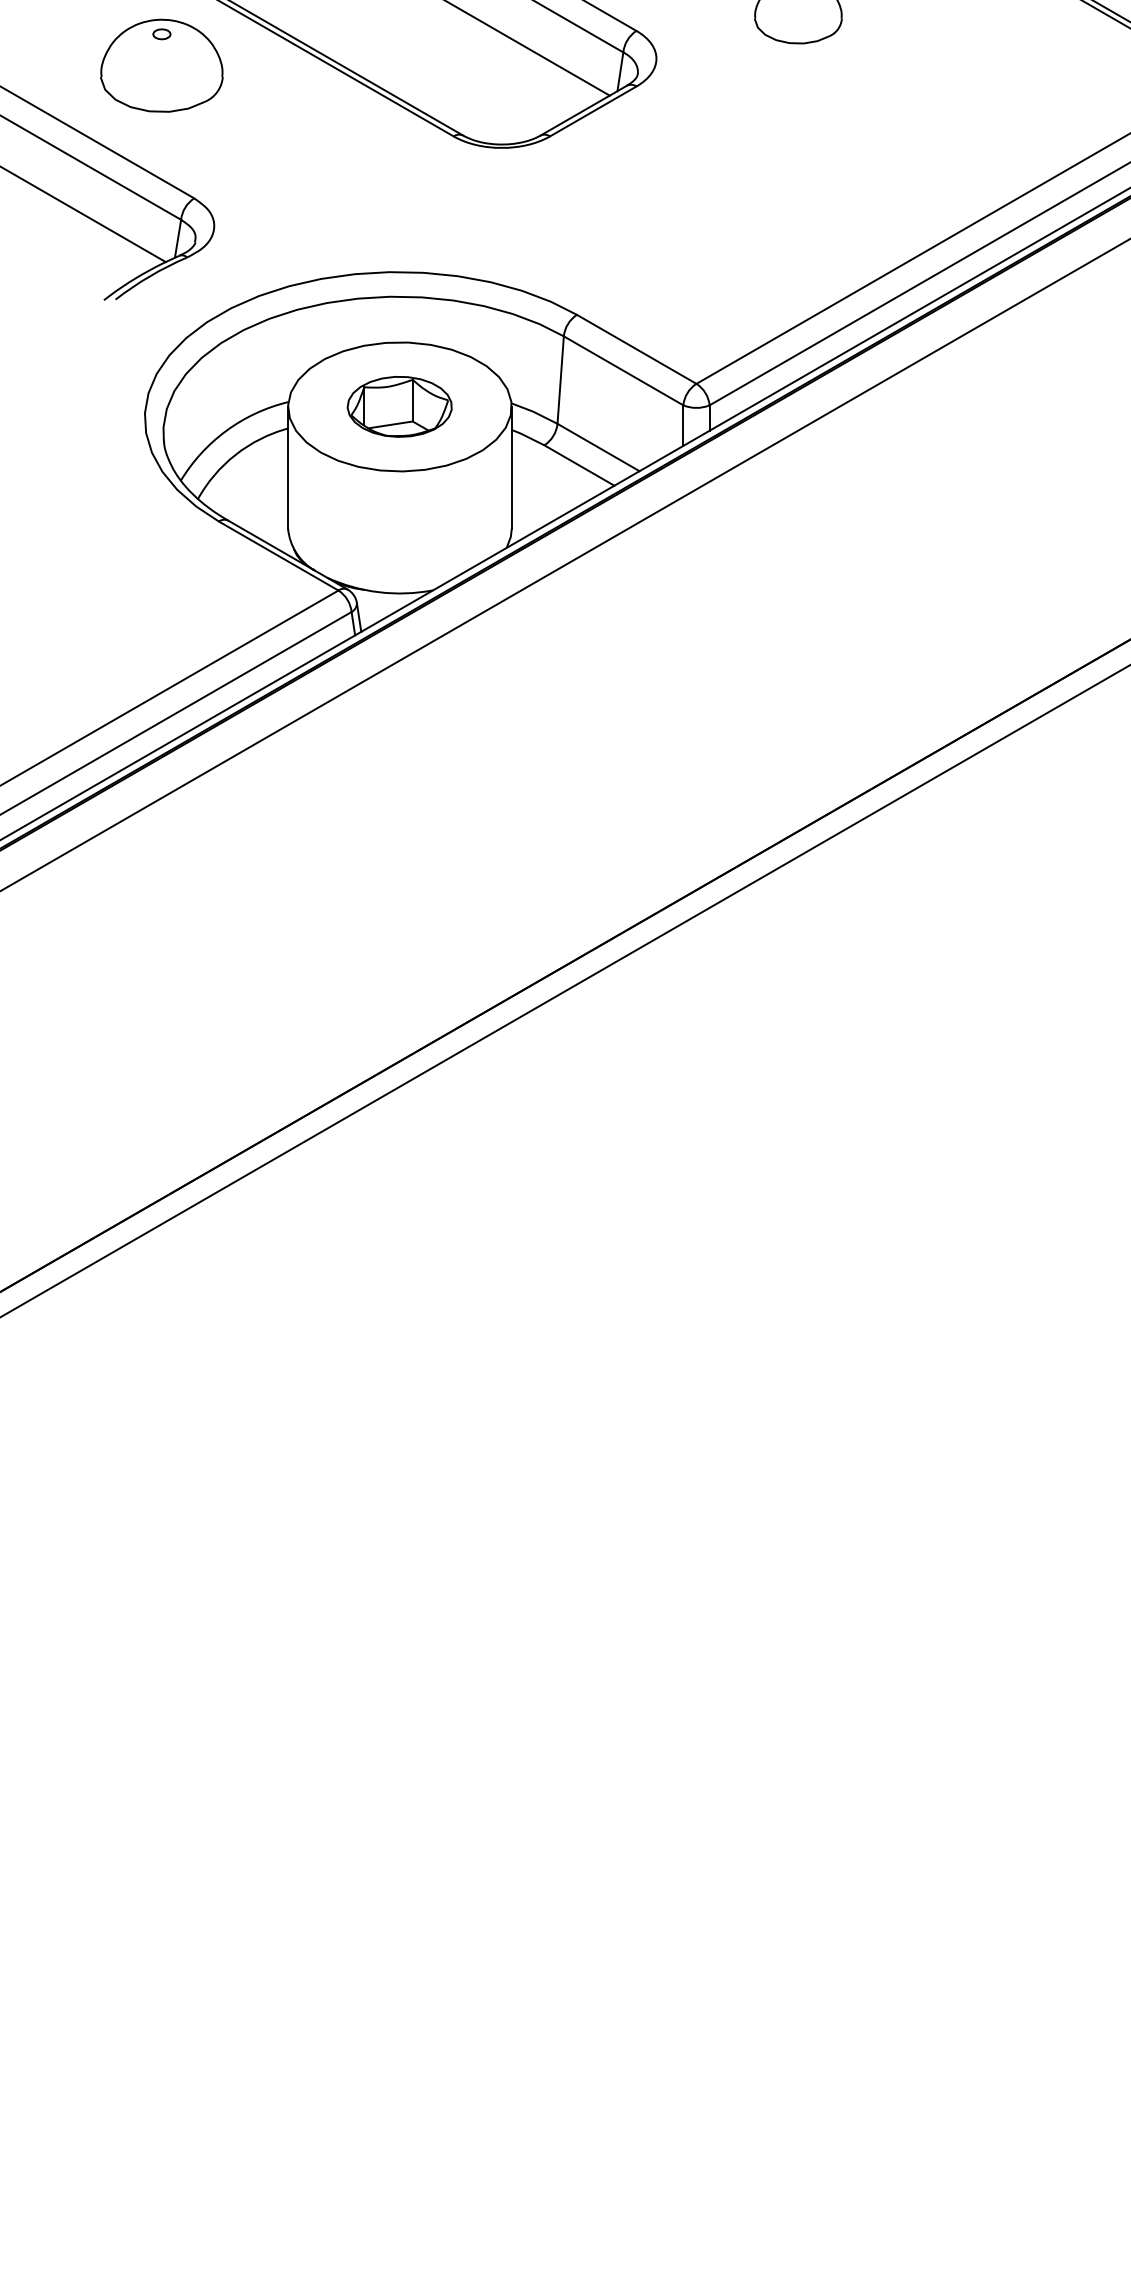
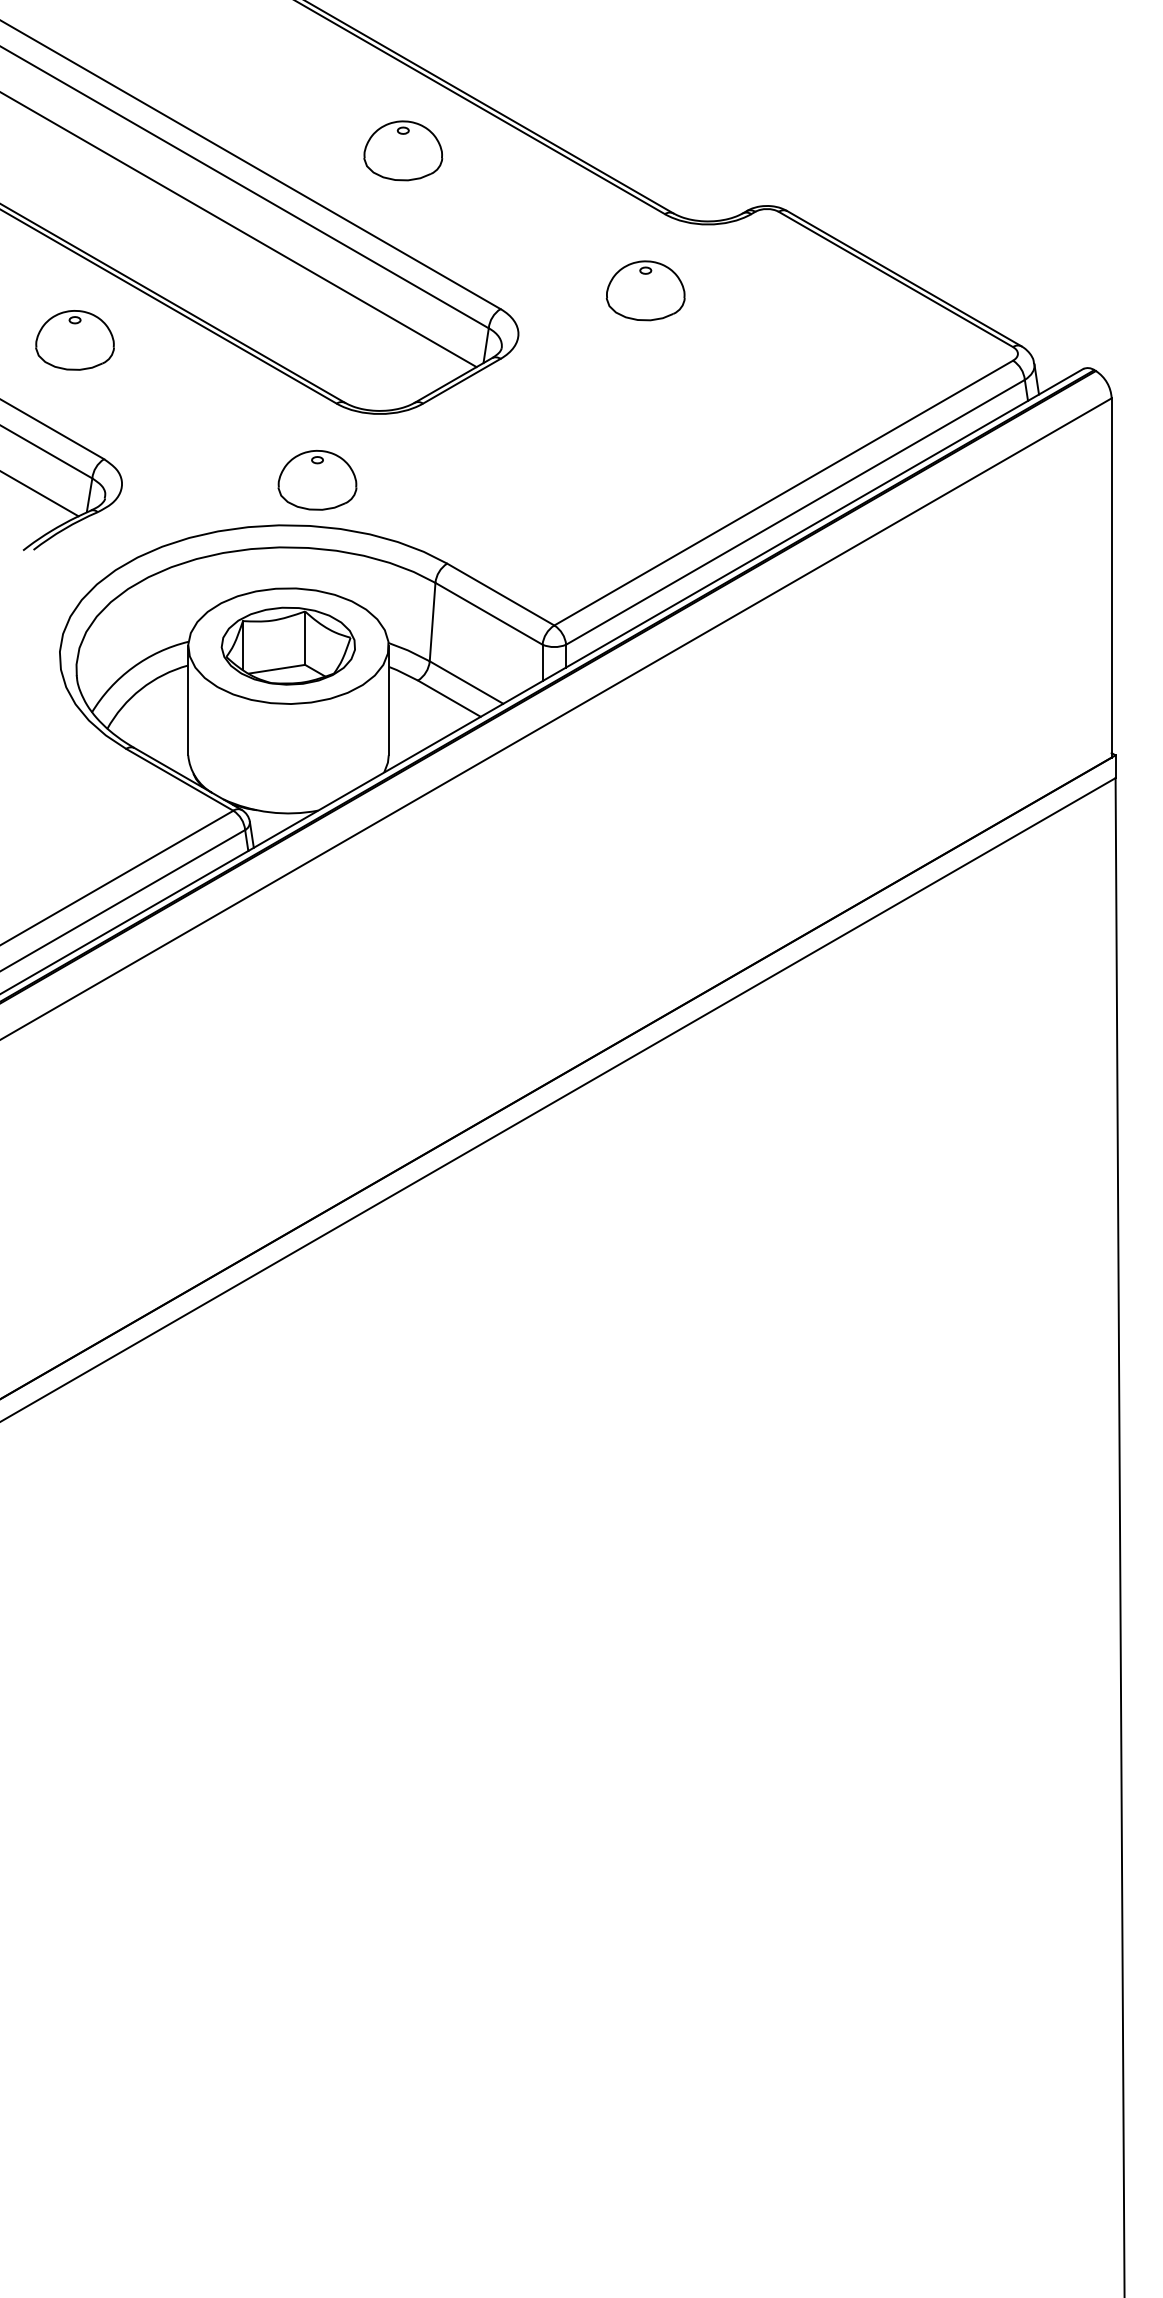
part: (161, 65) -> (74, 340), size x0.71
part: (432, 222) -> (317, 480), added
part: (398, 406) -> (287, 645), size x1.43

